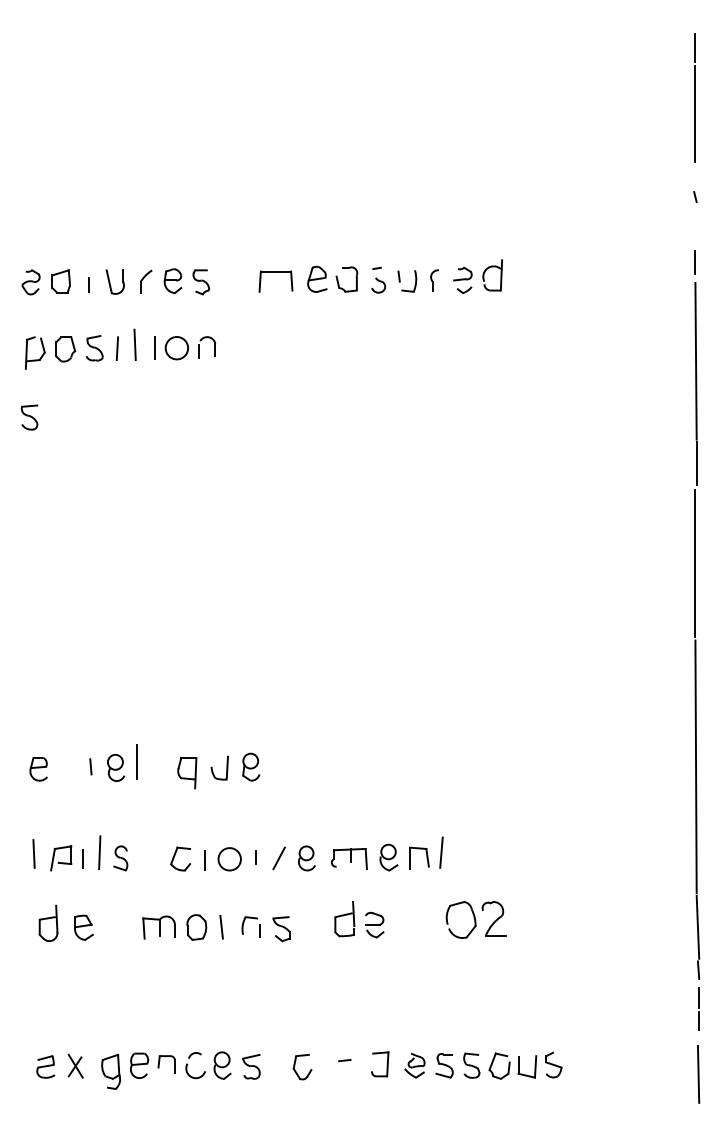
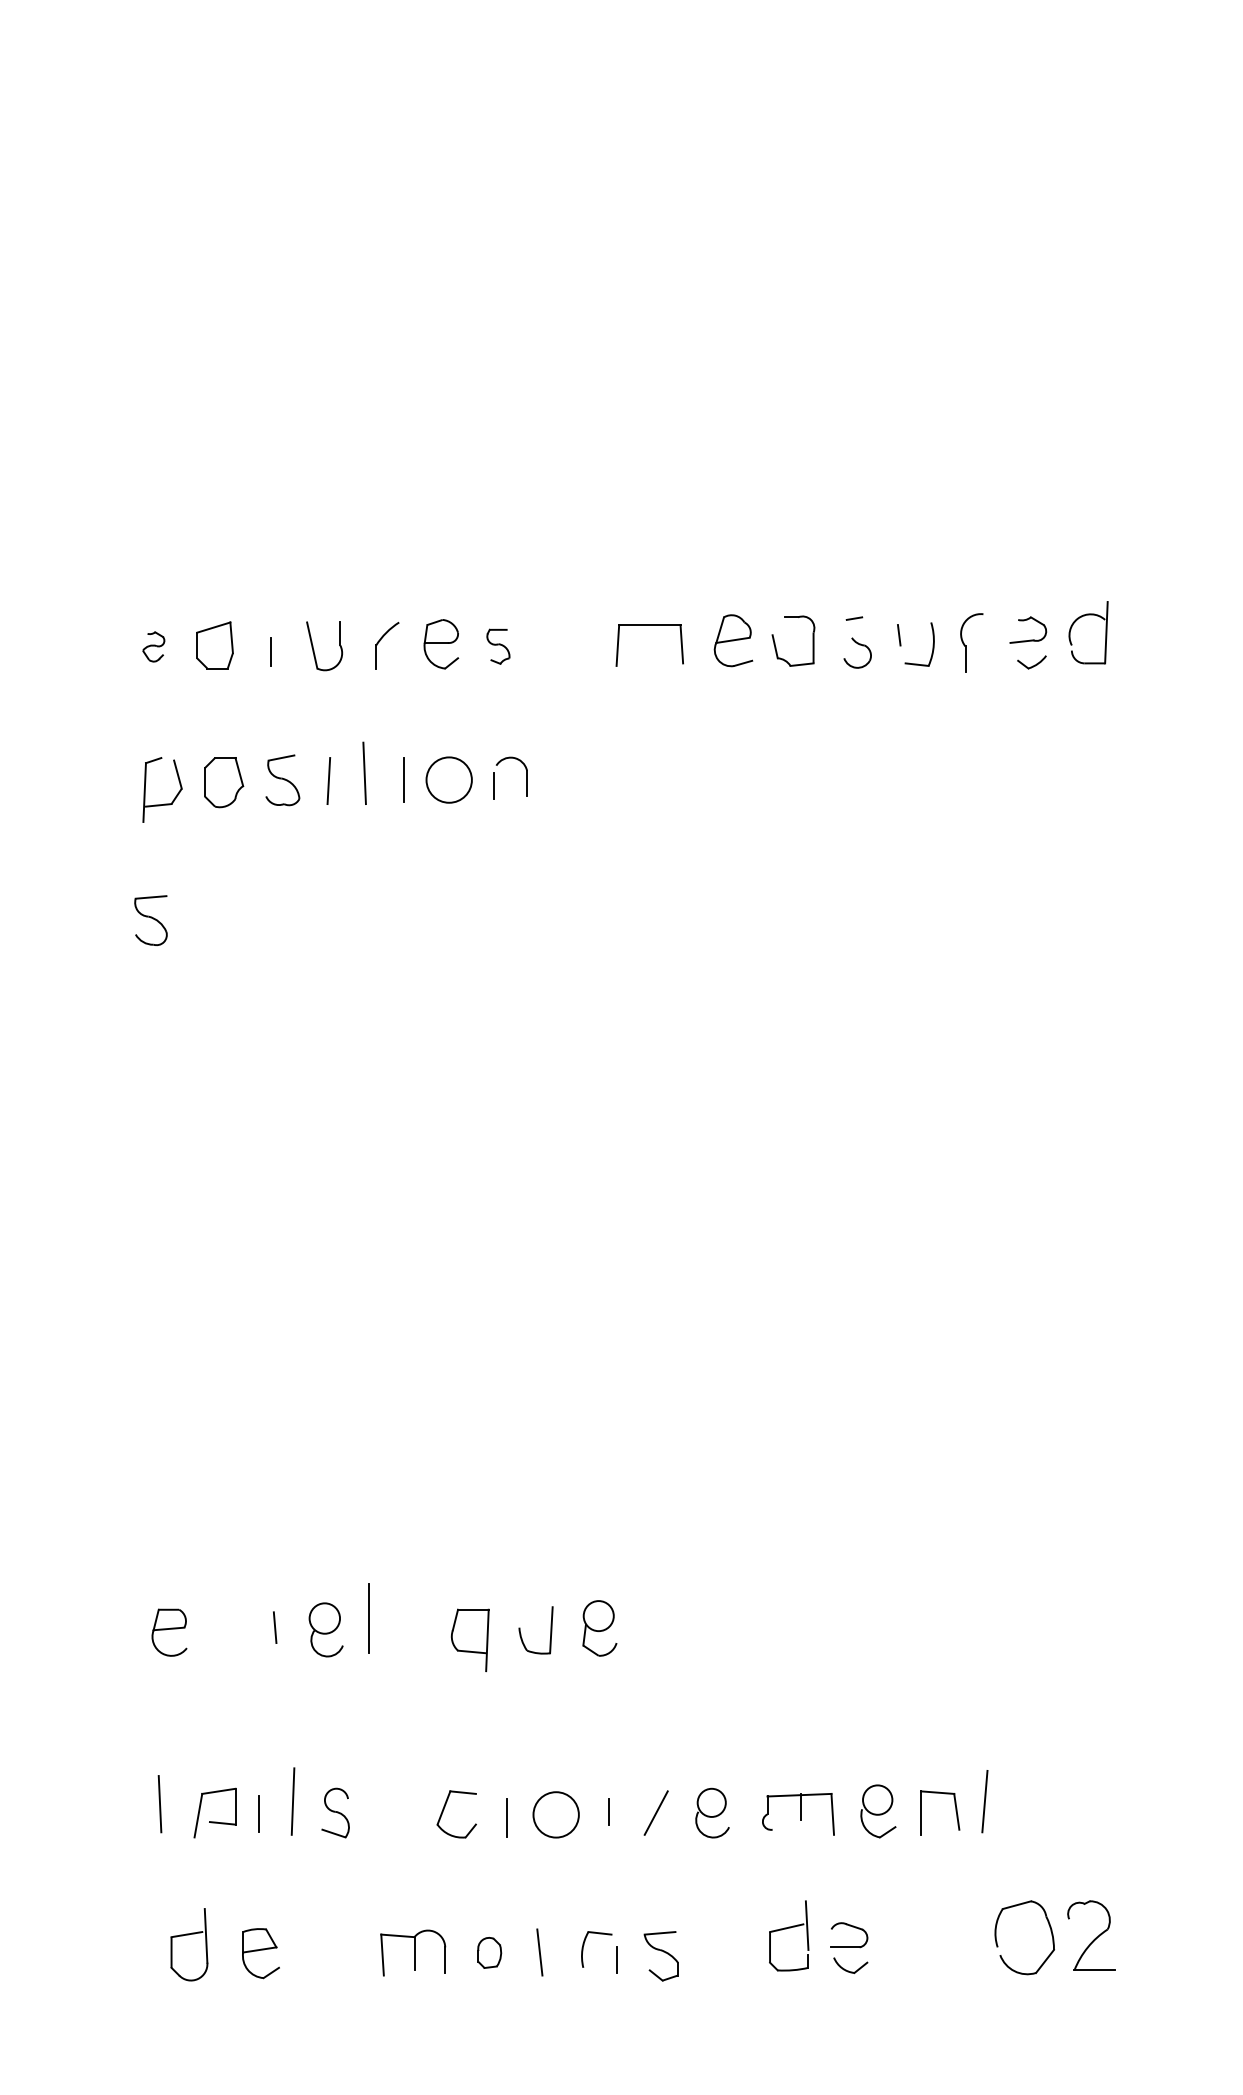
part: (434, 280) -> (970, 643), size x1.4
part: (30, 282) -> (152, 647), size x0.6
part: (200, 282) -> (497, 647), size x0.7
part: (196, 927) -> (488, 1952), size x0.6

